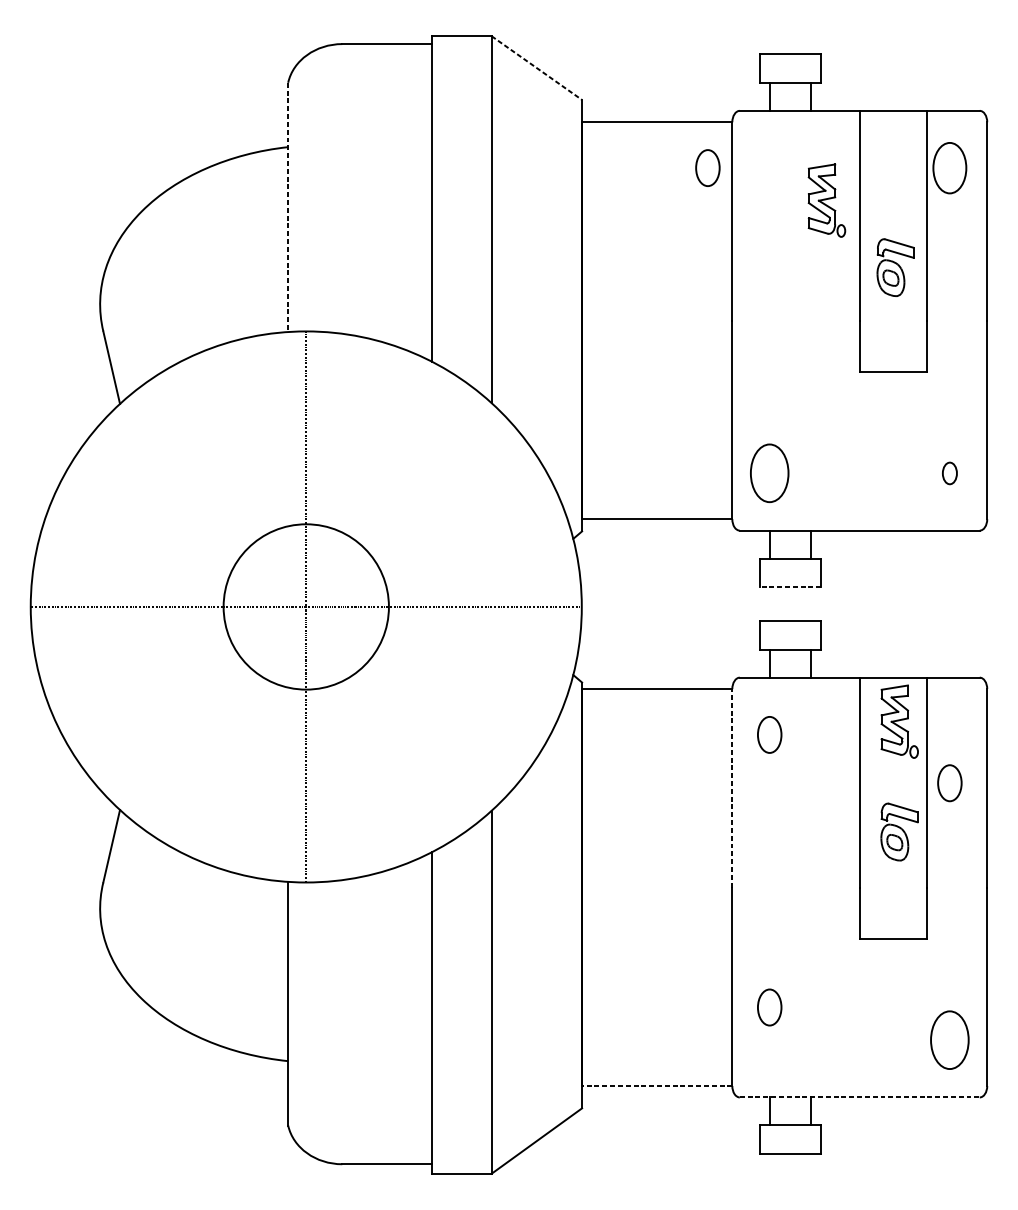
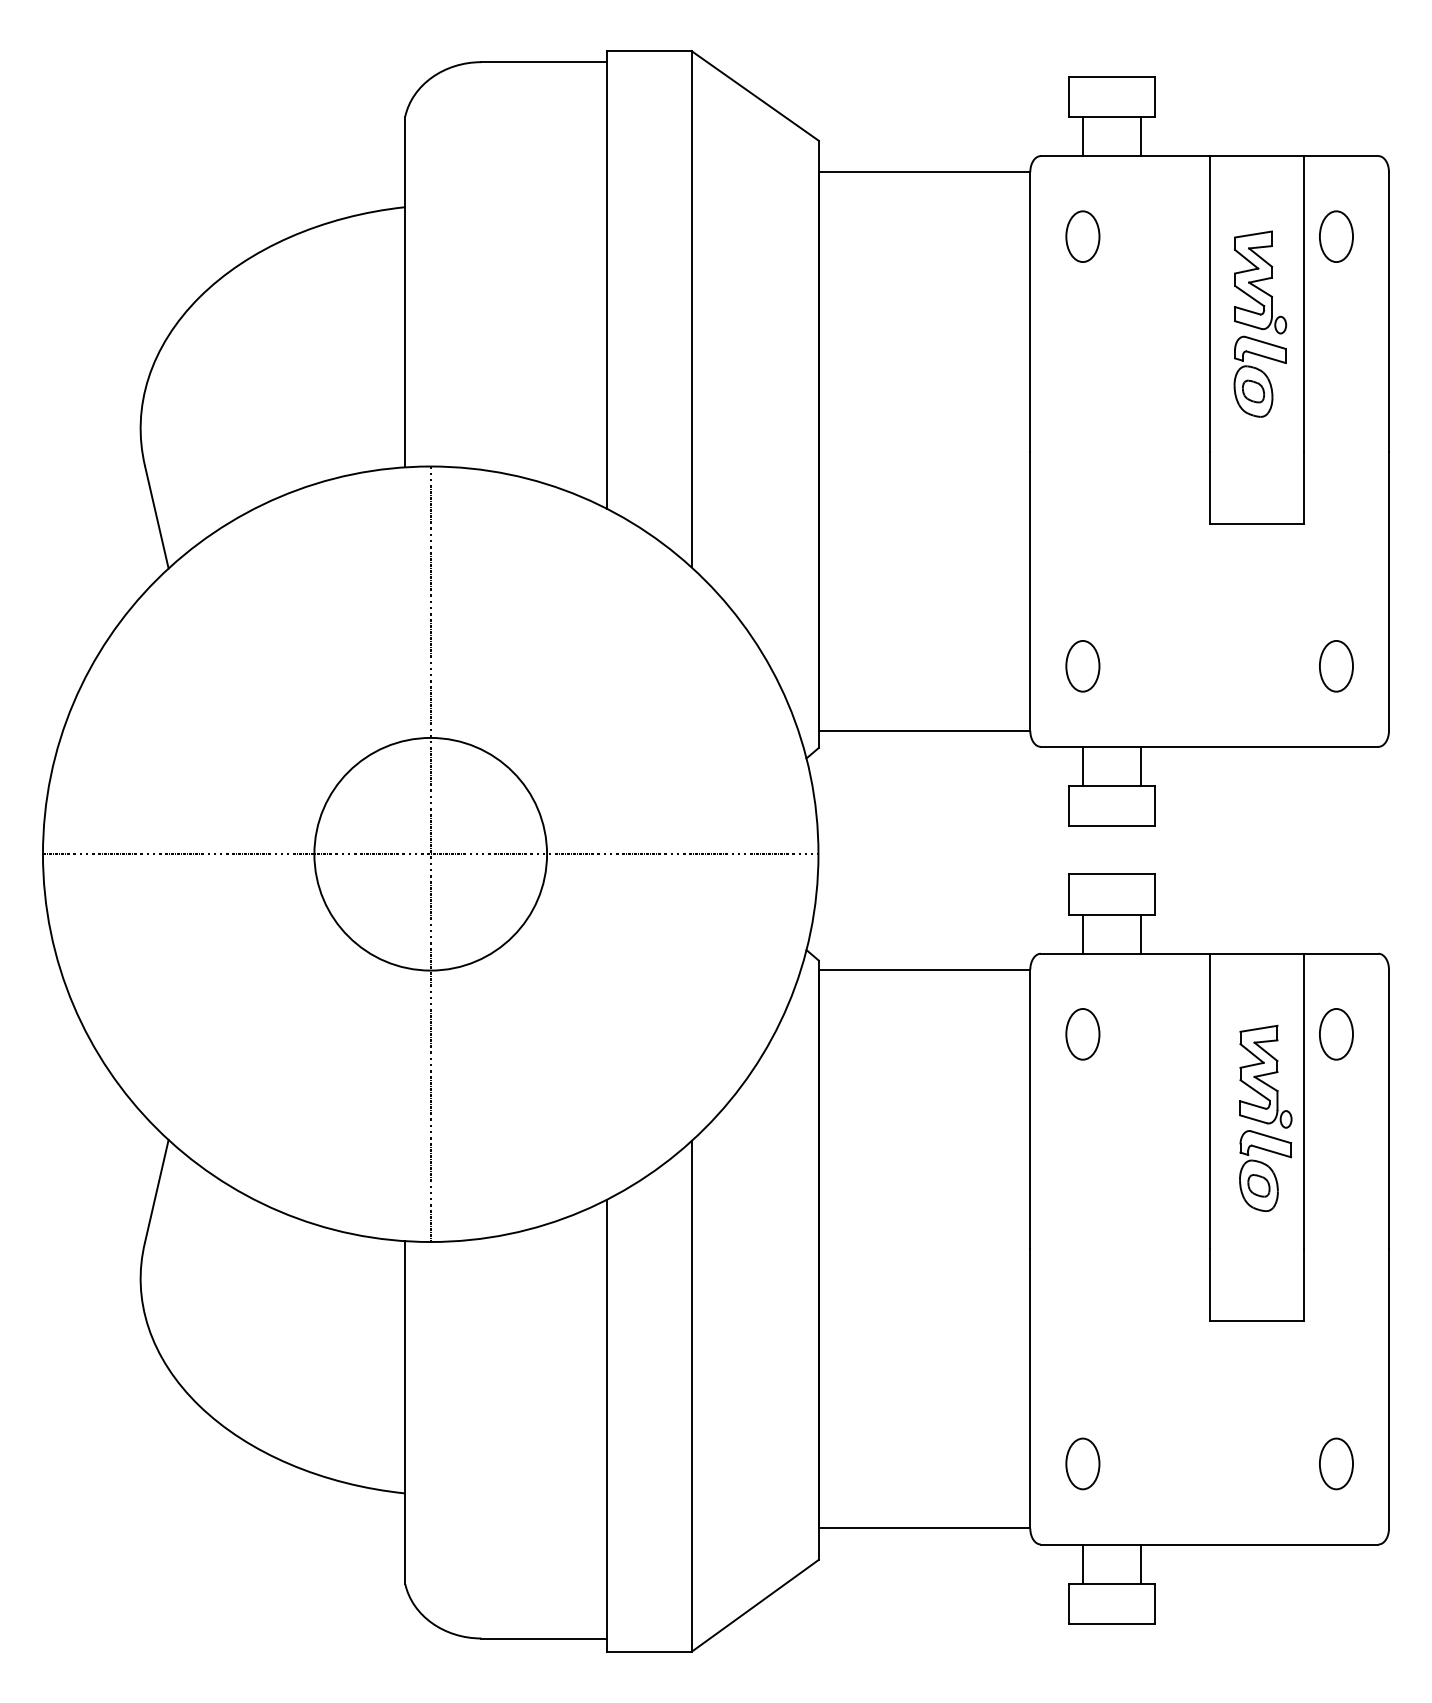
line: (537, 67) -> (755, 95), dashed -> solid
part: (707, 167) -> (1082, 236), moved
part: (949, 167) -> (1336, 236), size x0.71
part: (826, 200) -> (1260, 282), moved
line: (288, 207) -> (405, 292), dashed -> solid
part: (769, 473) -> (1082, 666), size x0.62
part: (949, 473) -> (1336, 666), size x1.67
line: (790, 587) -> (1111, 826), dashed -> solid
part: (899, 721) -> (1265, 1076), moved
part: (949, 783) -> (1336, 1034), moved
line: (732, 788) -> (1030, 1109), dashed -> solid
part: (769, 1007) -> (1082, 1463), moved
part: (949, 1039) -> (1336, 1463), size x0.62
line: (657, 1086) -> (924, 1528), dashed -> solid
line: (859, 1097) -> (1209, 1544), dashed -> solid

